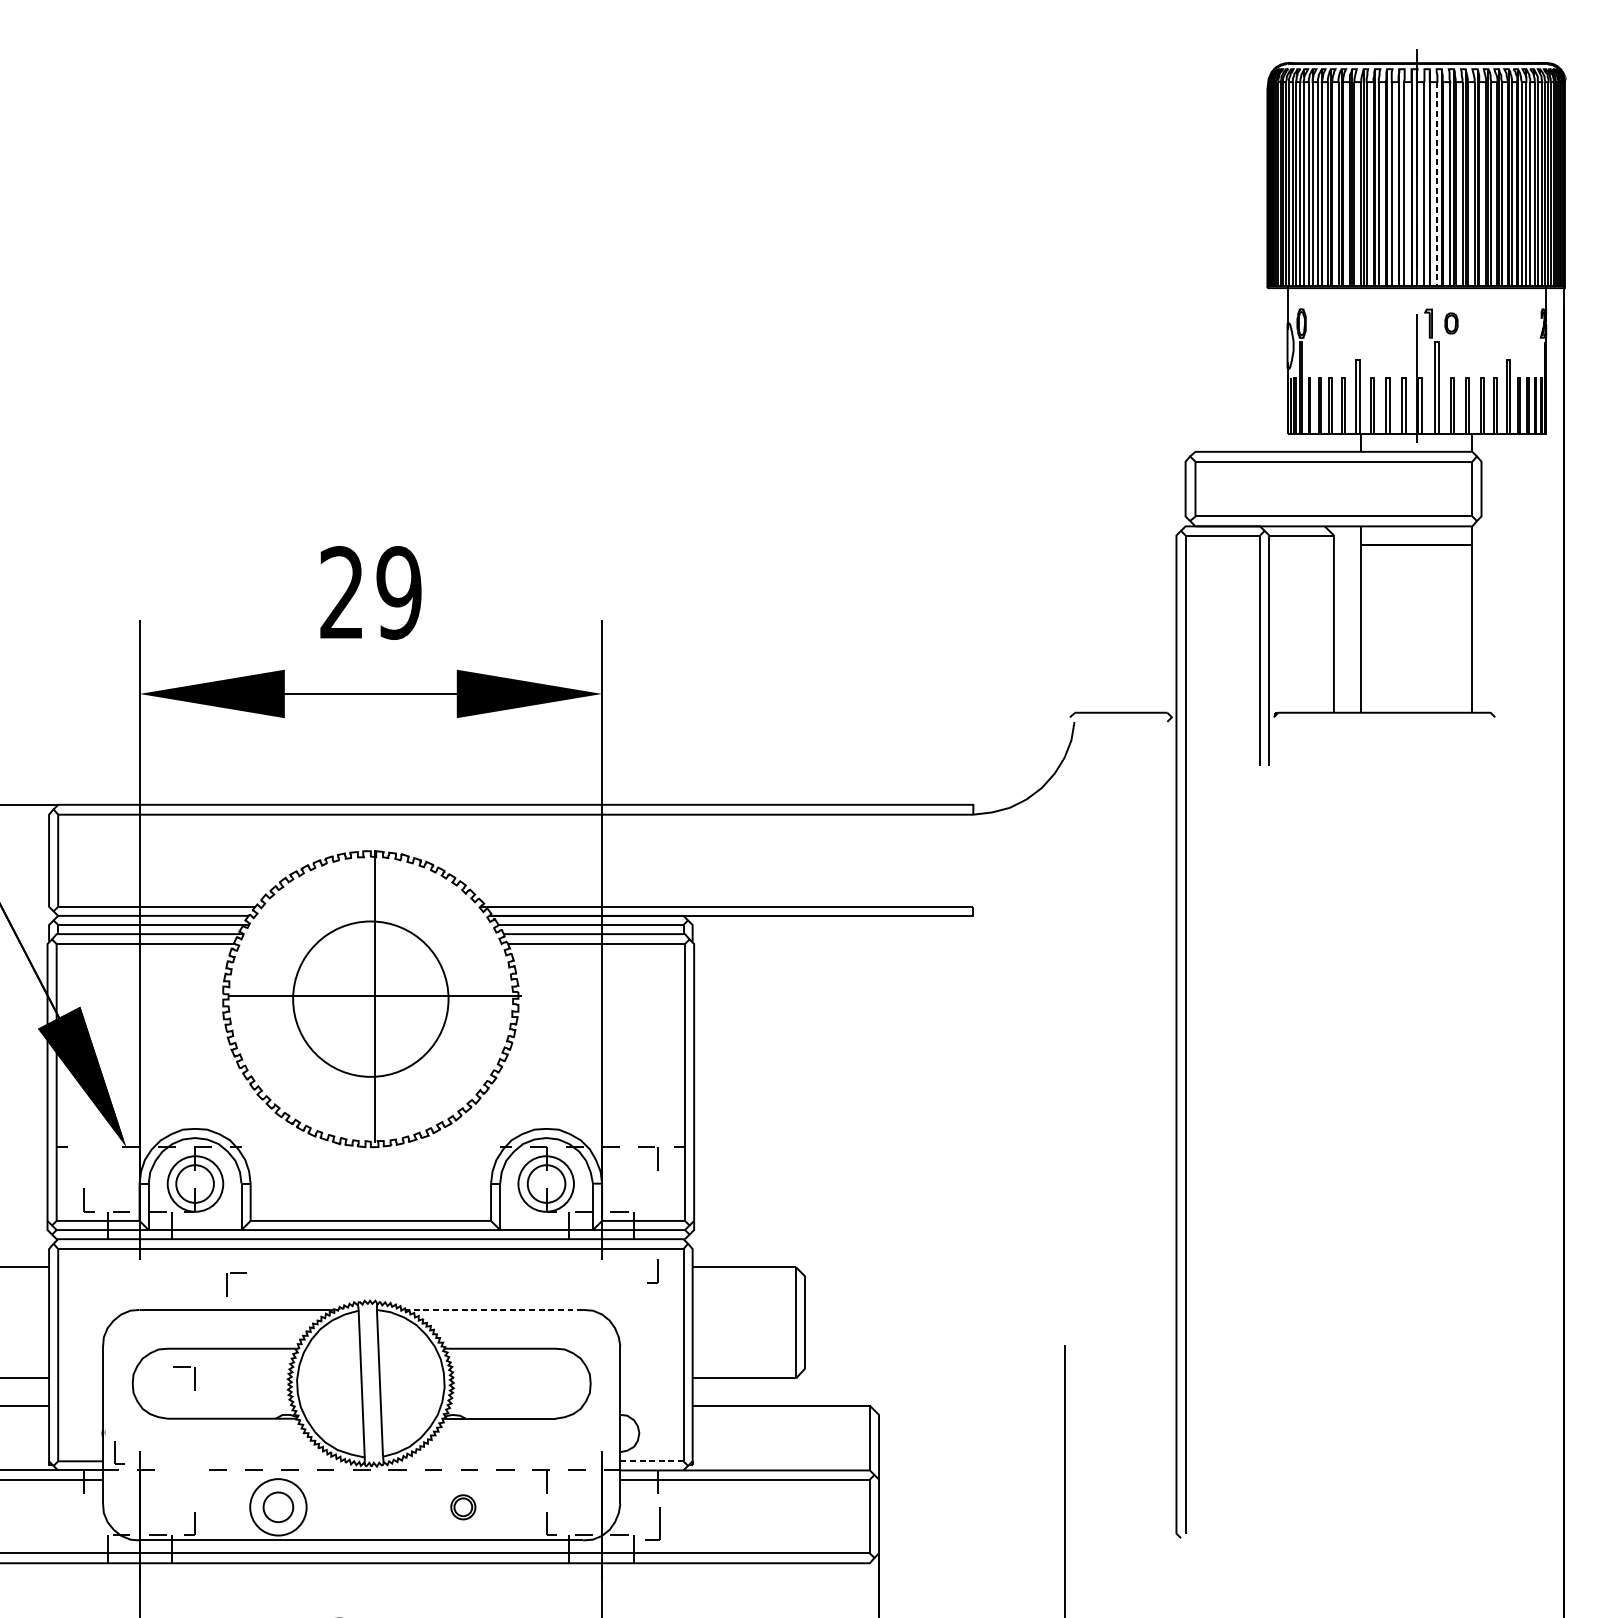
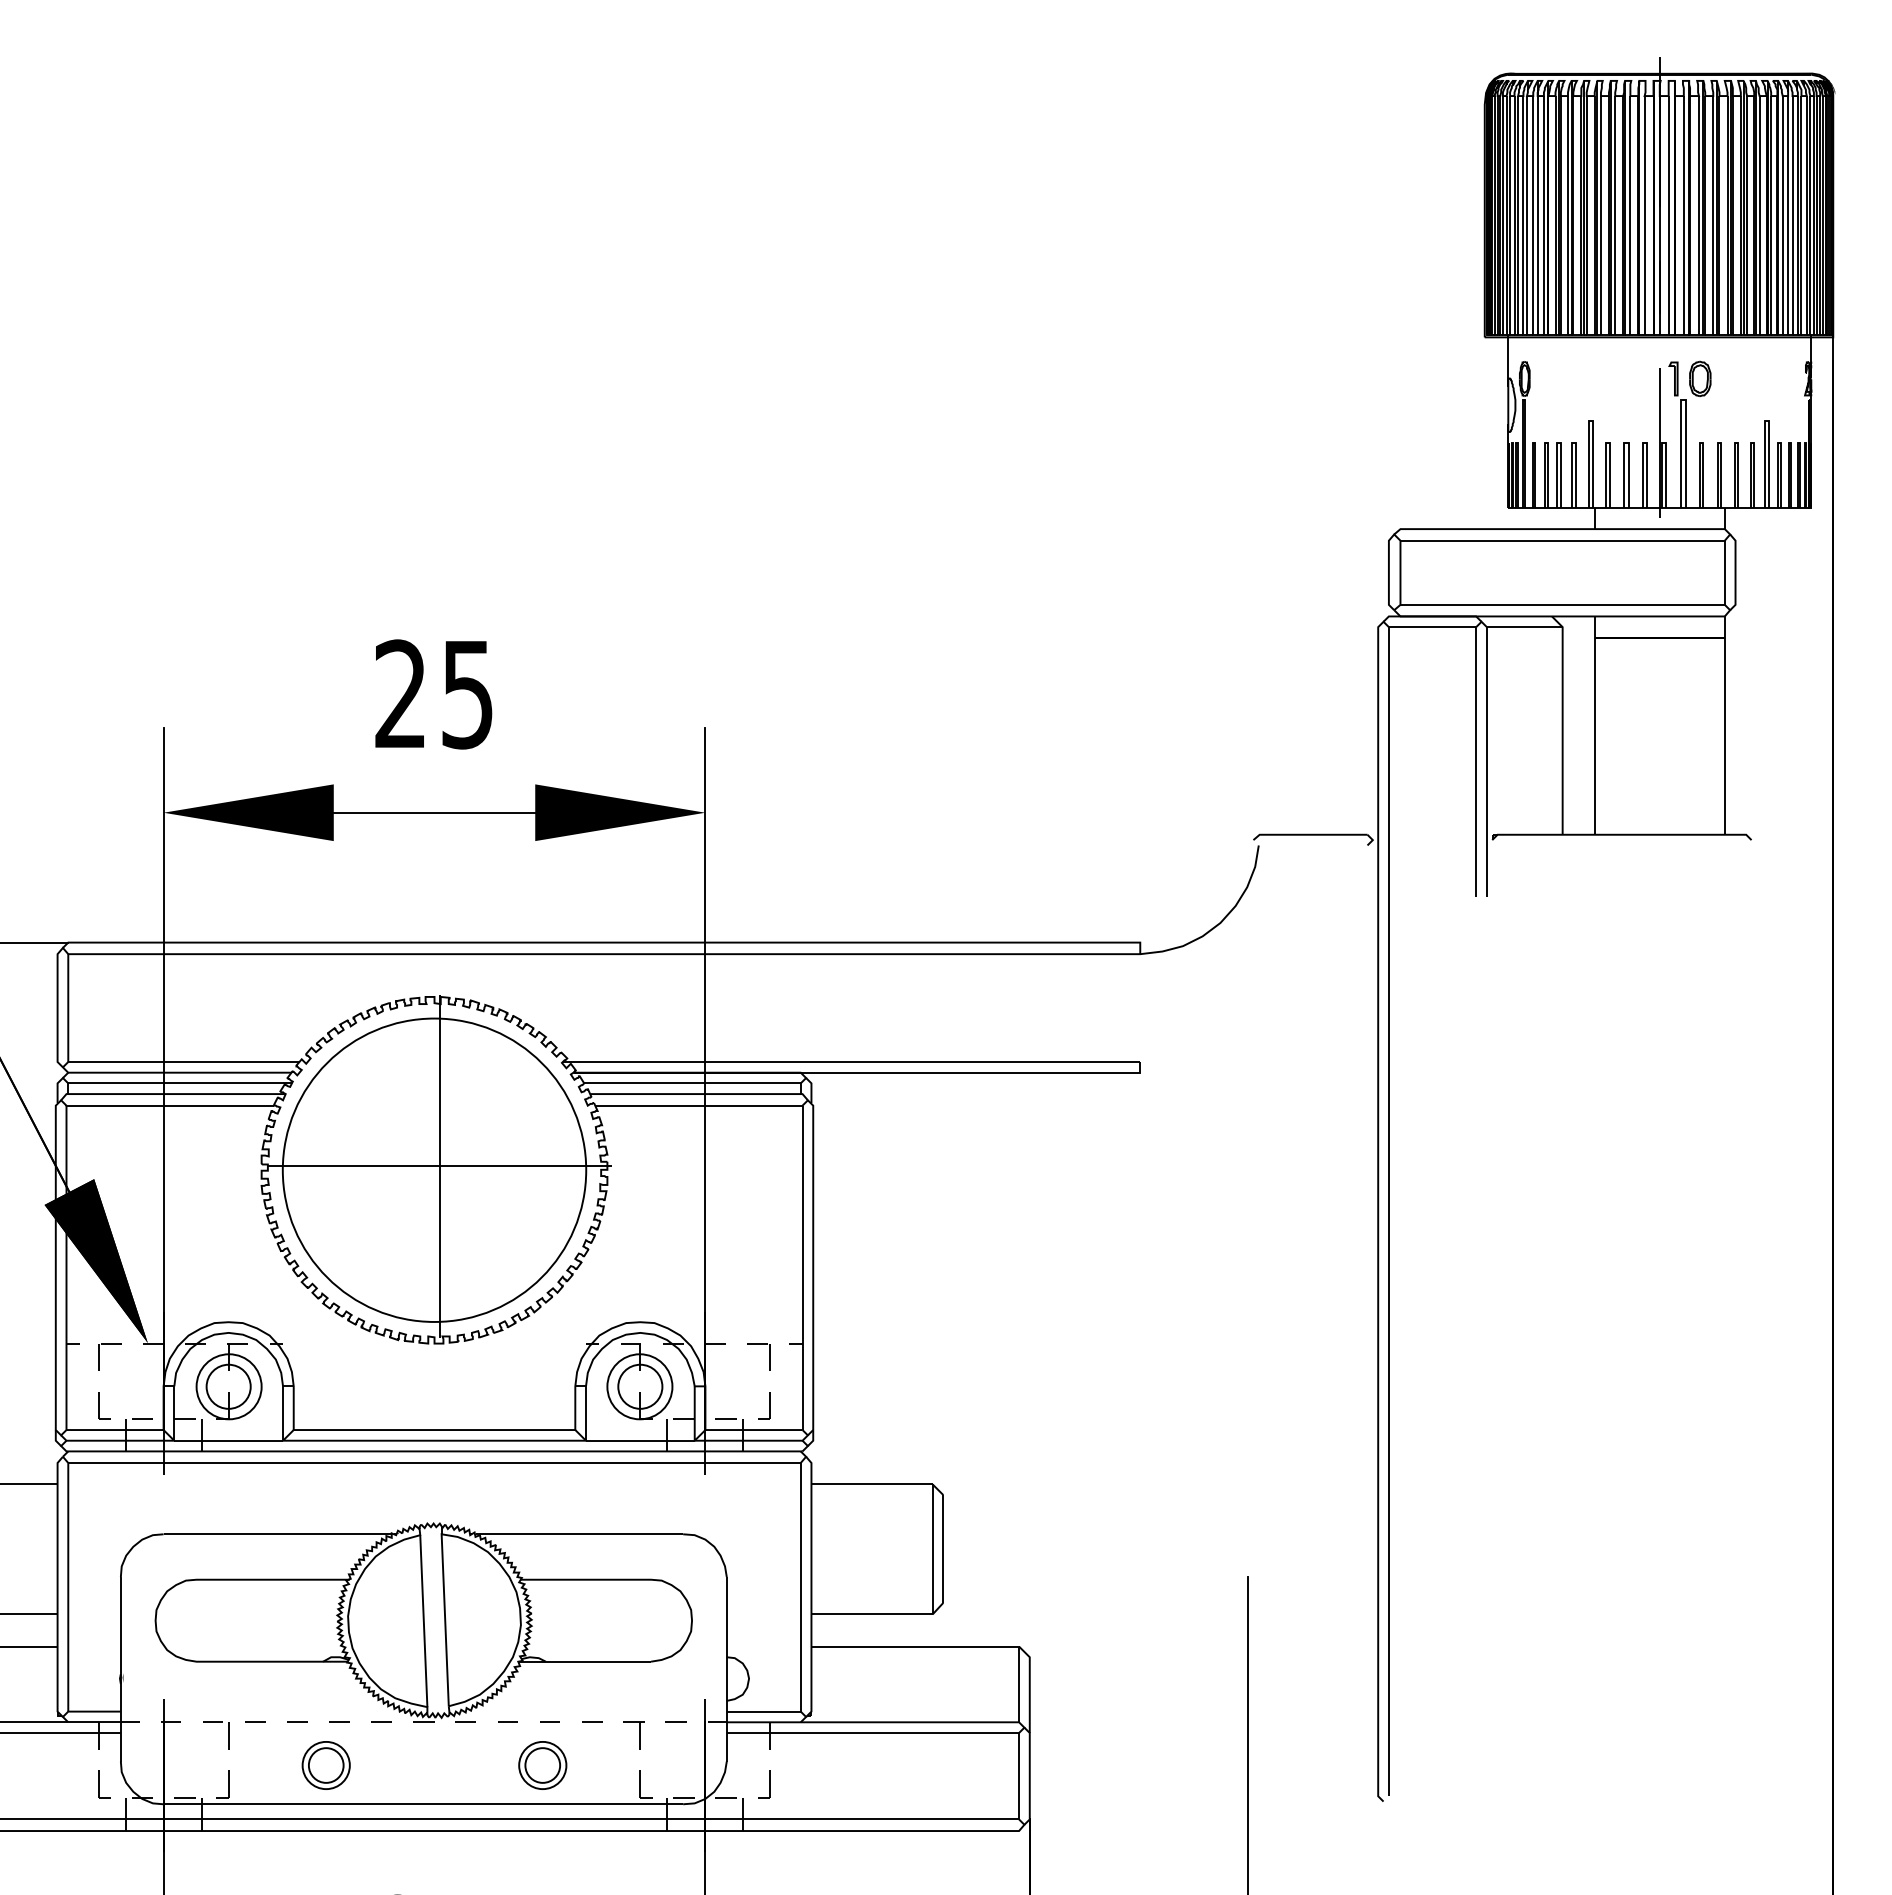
line: (1437, 184) -> (1683, 215), dashed -> solid
part: (1451, 323) -> (1700, 378), size x1.43
text: (399, 593) -> (467, 694), 29 -> 25
circle: (370, 998) -> (434, 1169), size x1.67
part: (652, 1270) -> (764, 1405), moved
part: (228, 1284) -> (99, 1356), moved
line: (494, 1310) -> (579, 1534), dashed -> solid
part: (194, 1378) -> (228, 1735), moved
part: (119, 1452) -> (104, 1784), moved
line: (651, 1461) -> (763, 1711), dashed -> solid
circle: (277, 1507) -> (325, 1765), size x0.71
part: (463, 1507) -> (542, 1765), size x1.67
part: (652, 1523) -> (764, 1784), size x0.71

